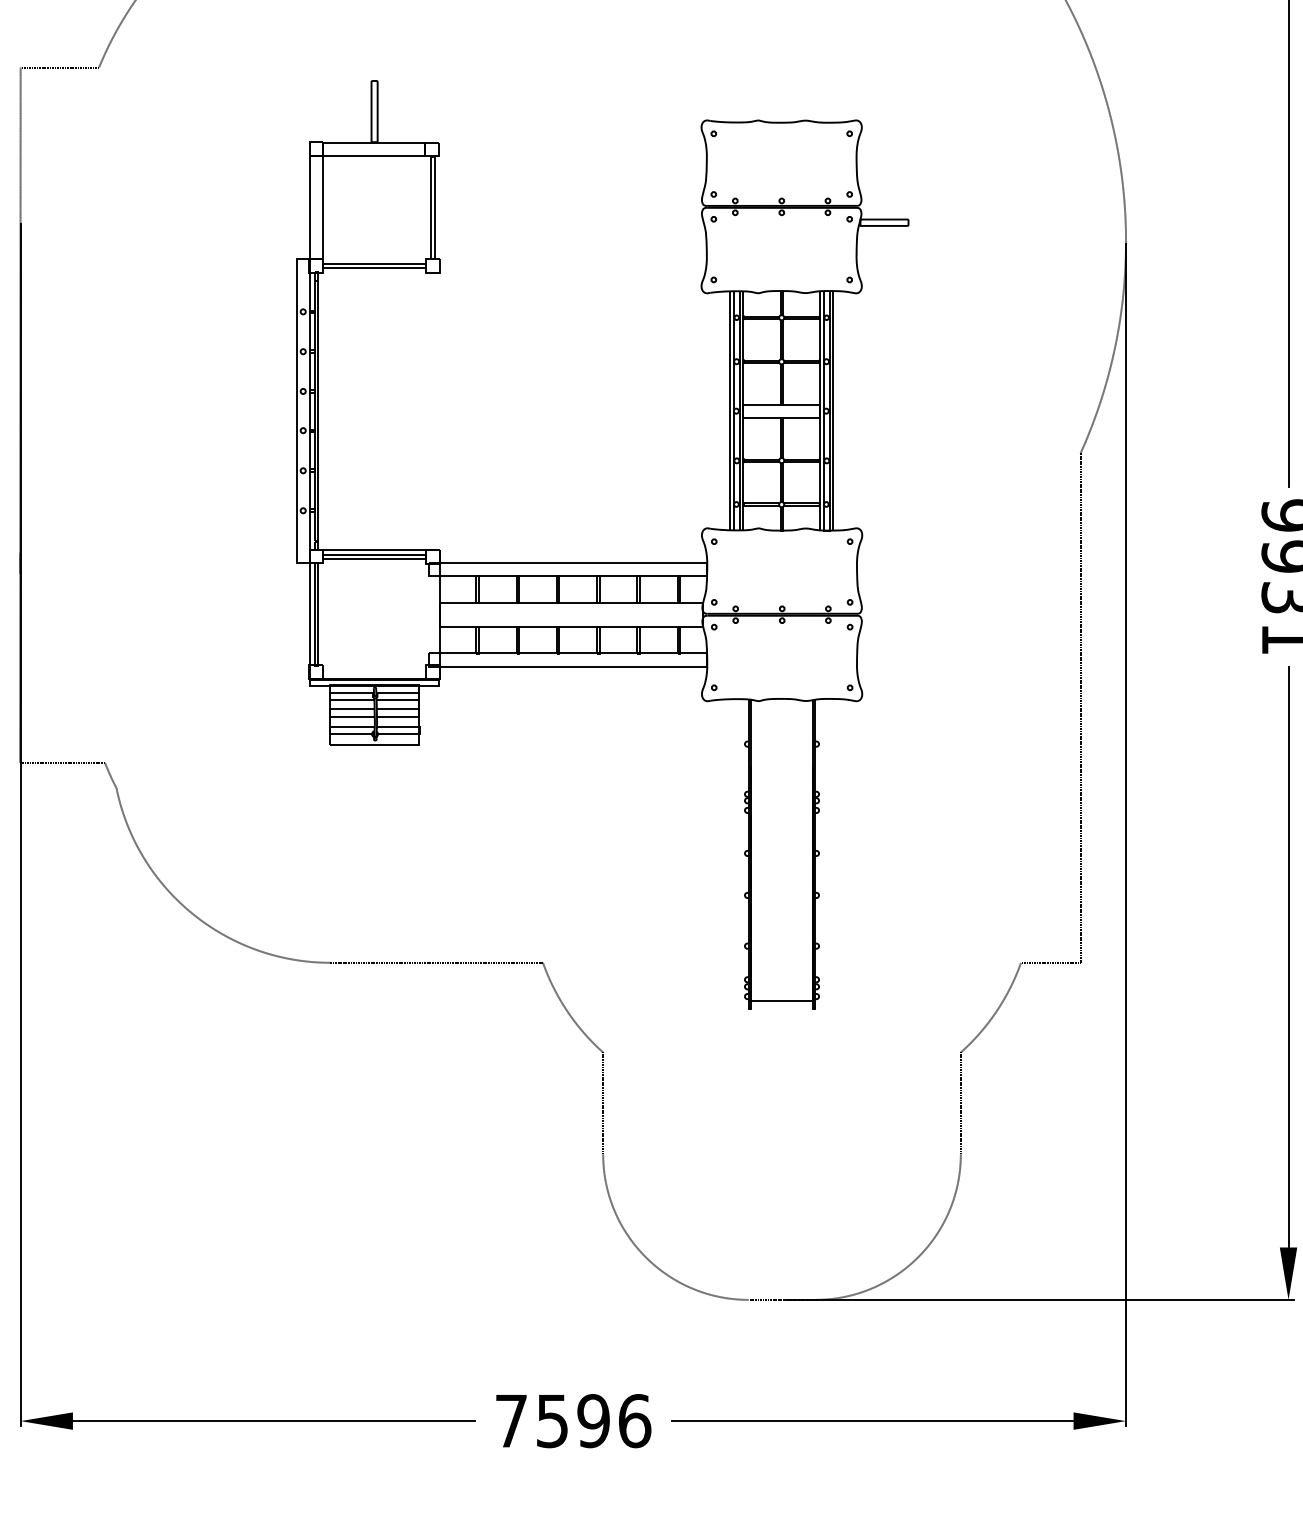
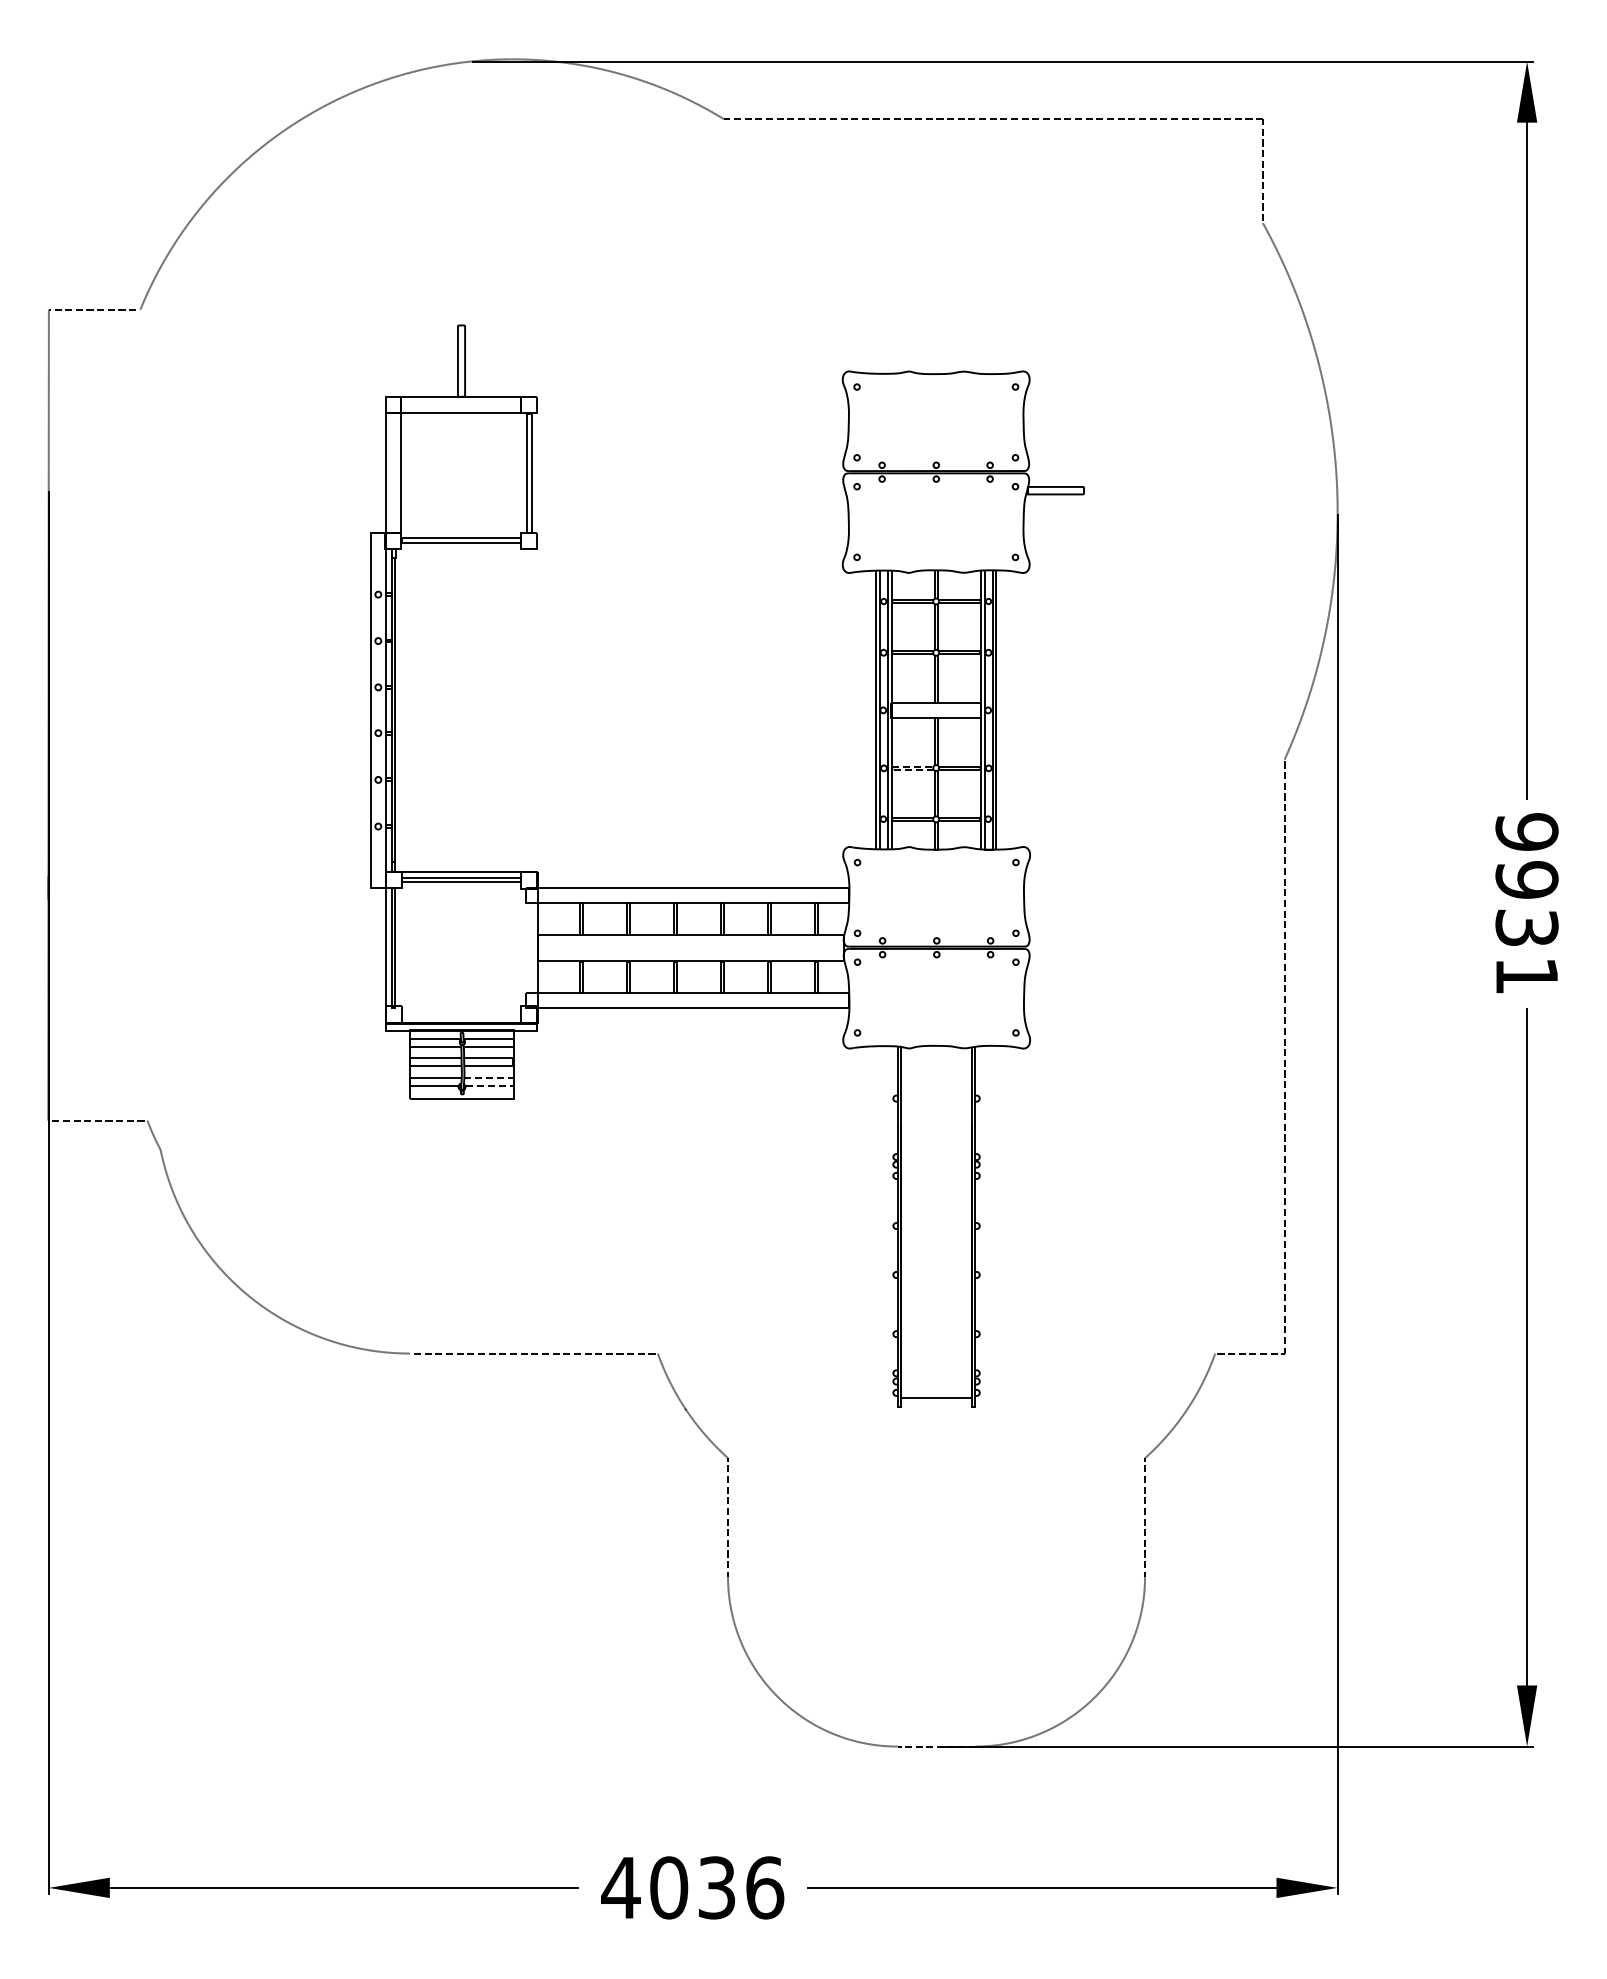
line: (744, 460) -> (892, 767), solid -> dashed
line: (419, 729) -> (513, 1081), solid -> dashed
text: (552, 1420) -> (668, 1887), 7596 -> 4036

